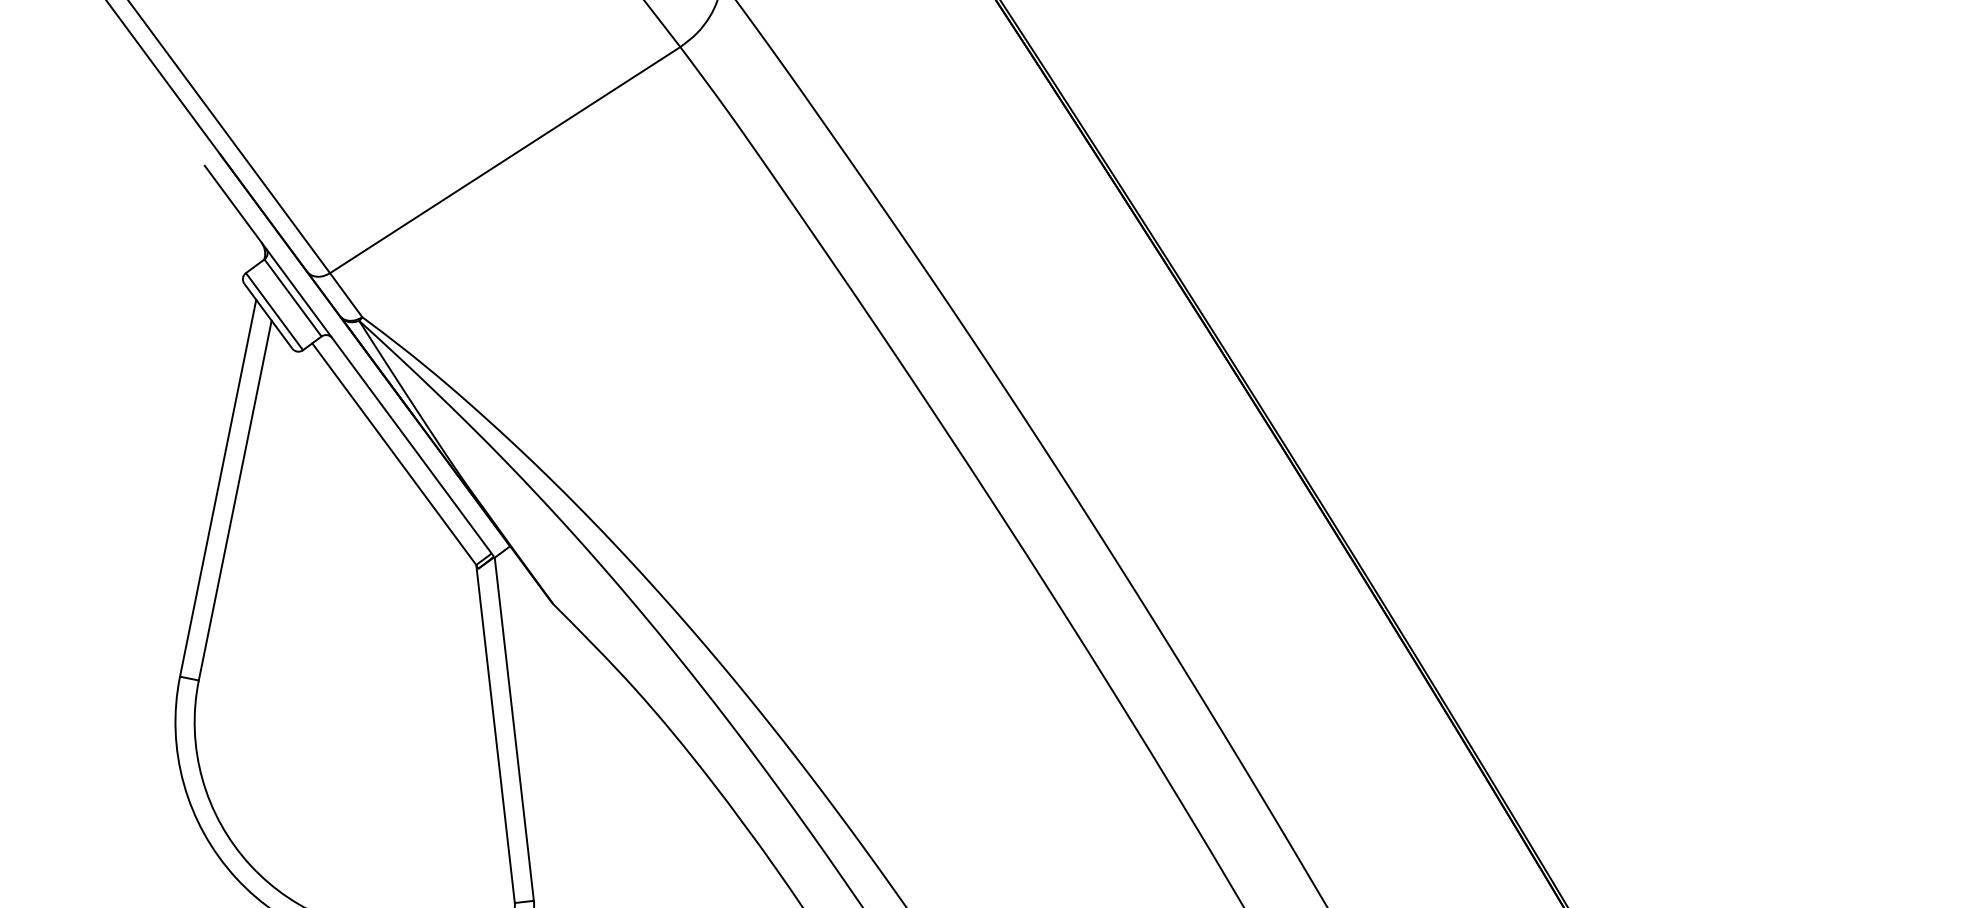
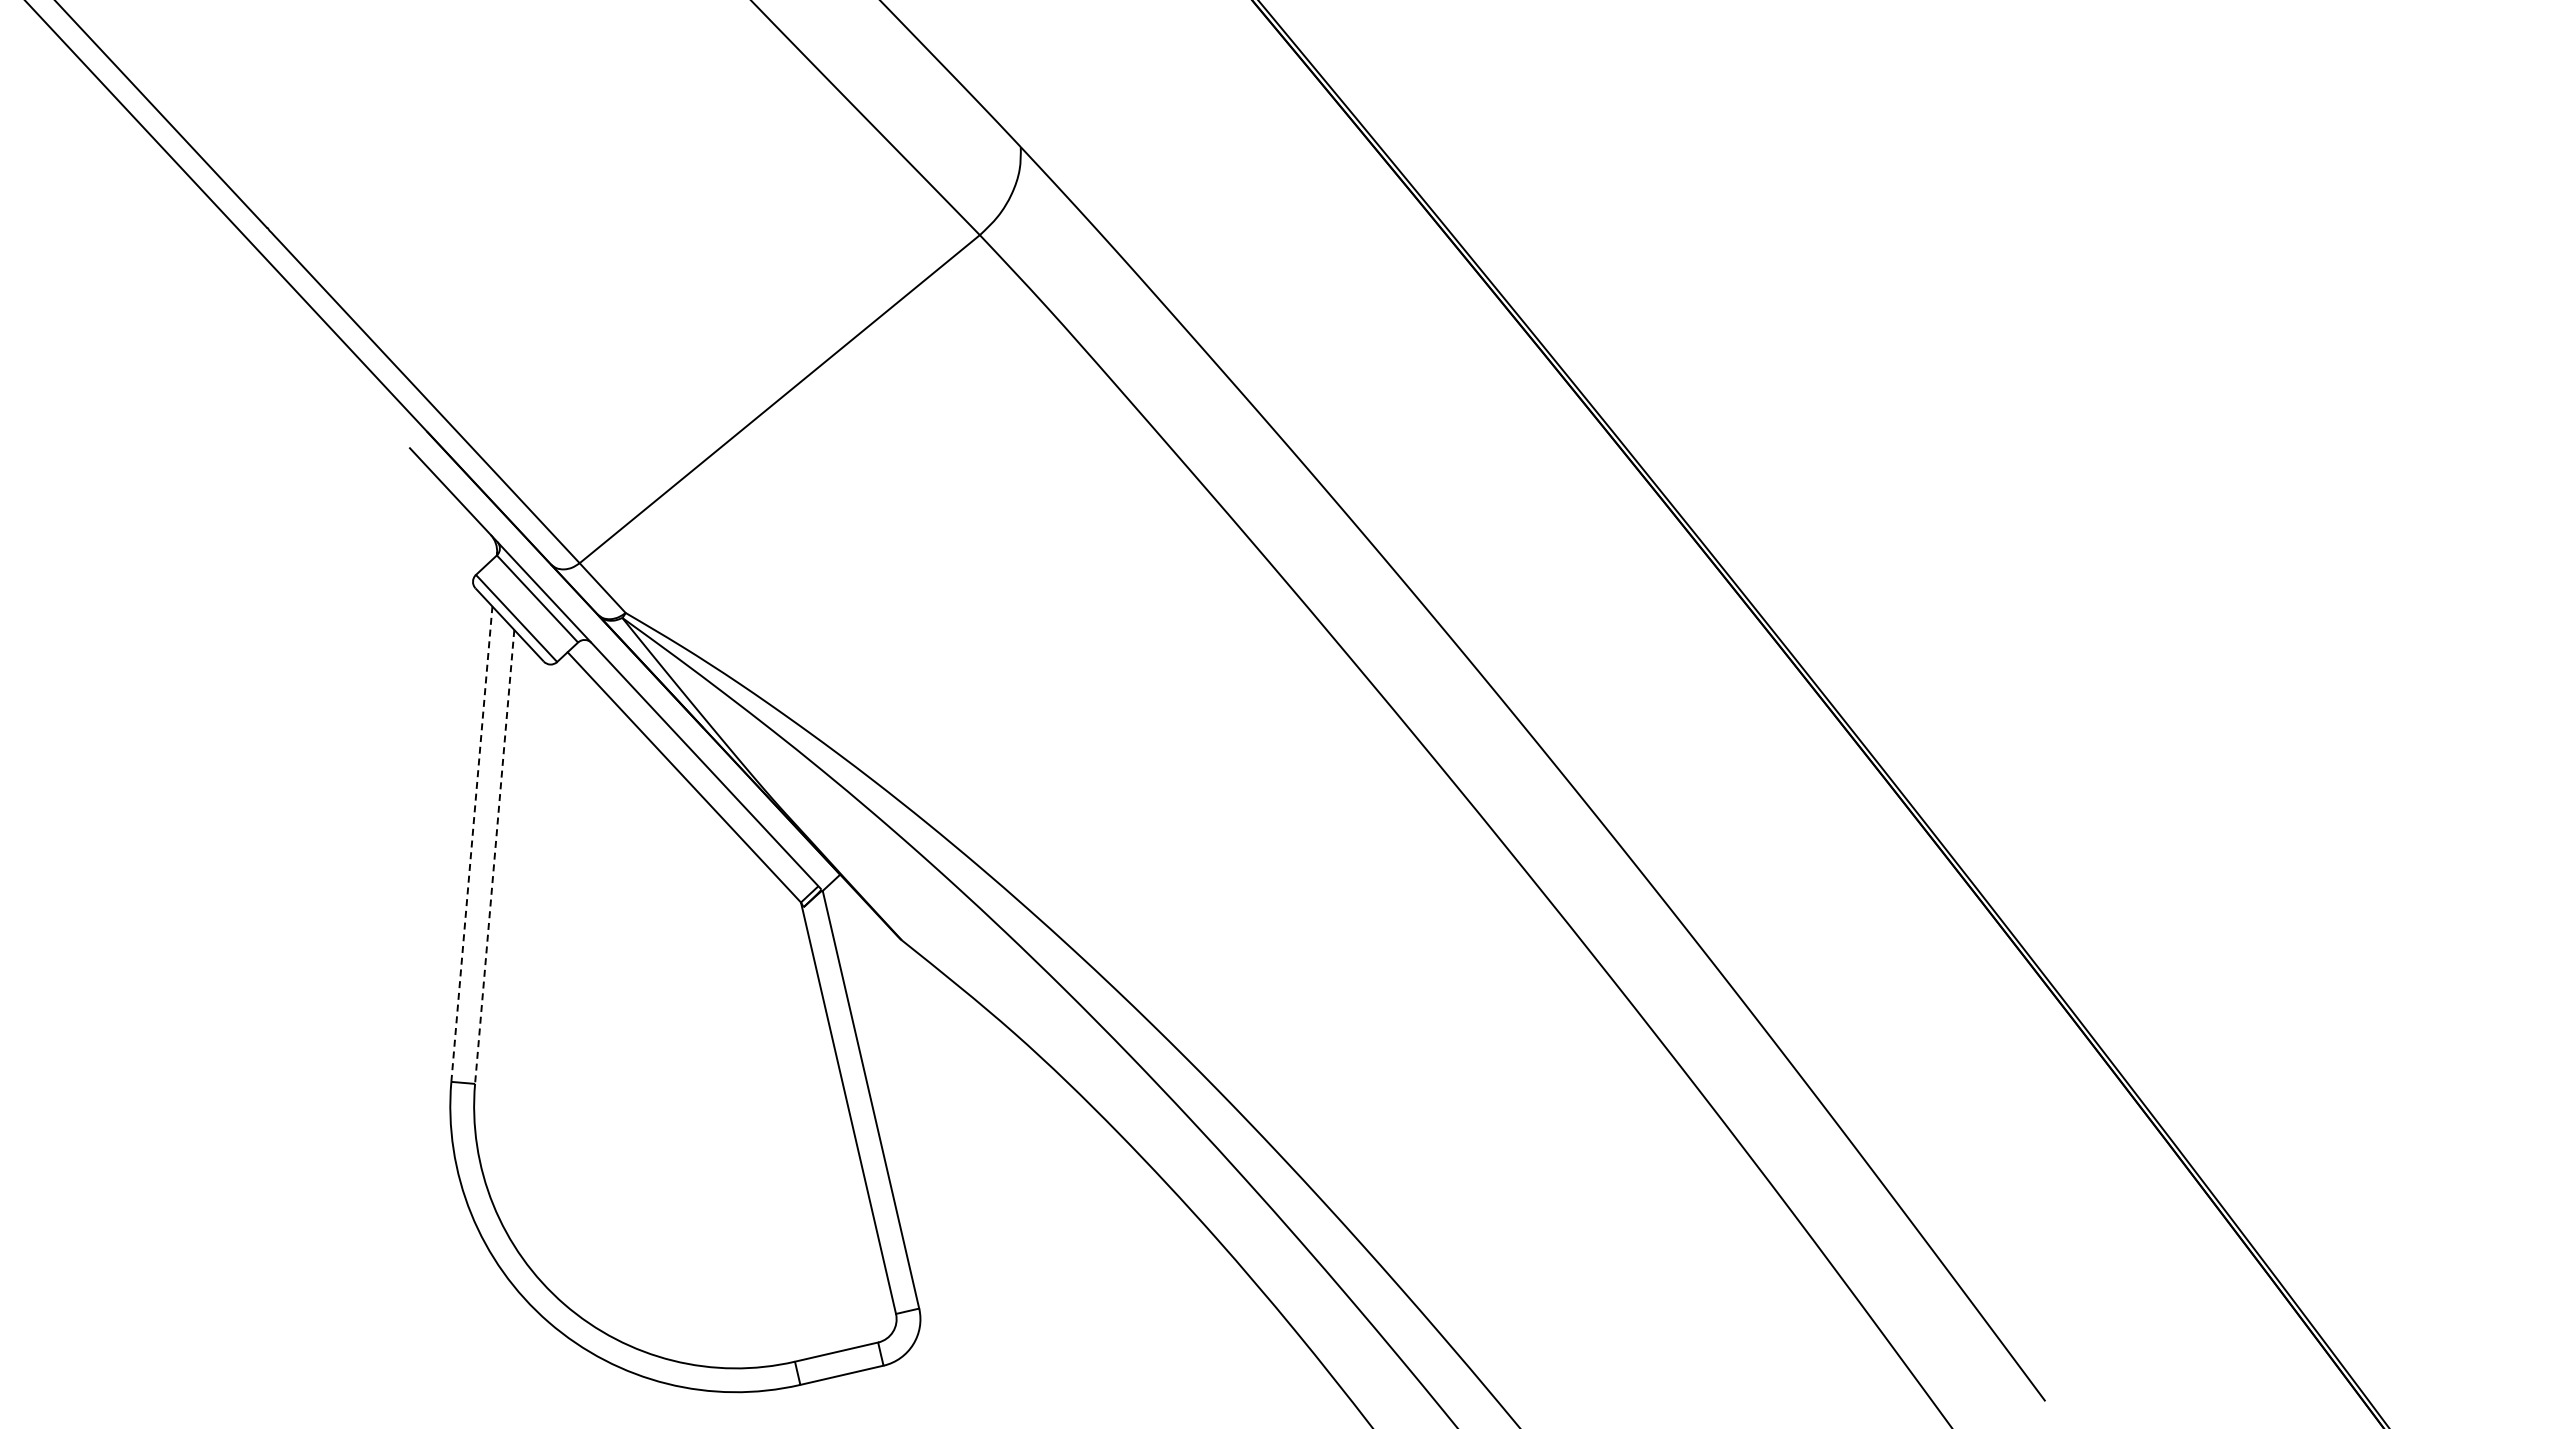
line: (217, 488) -> (471, 844), solid -> dashed
line: (235, 500) -> (494, 856), solid -> dashed

